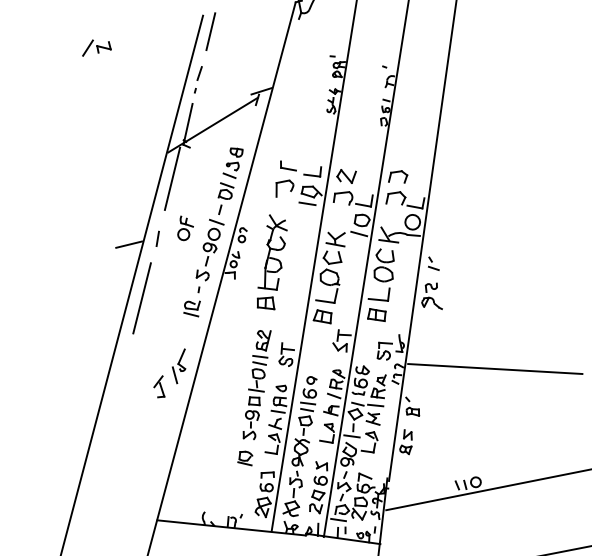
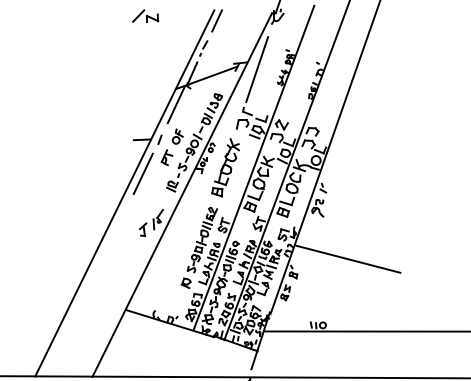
part: (95, 45) -> (145, 15), size x1.43
line: (290, 96) -> (257, 69), added
part: (173, 264) -> (166, 157), added

